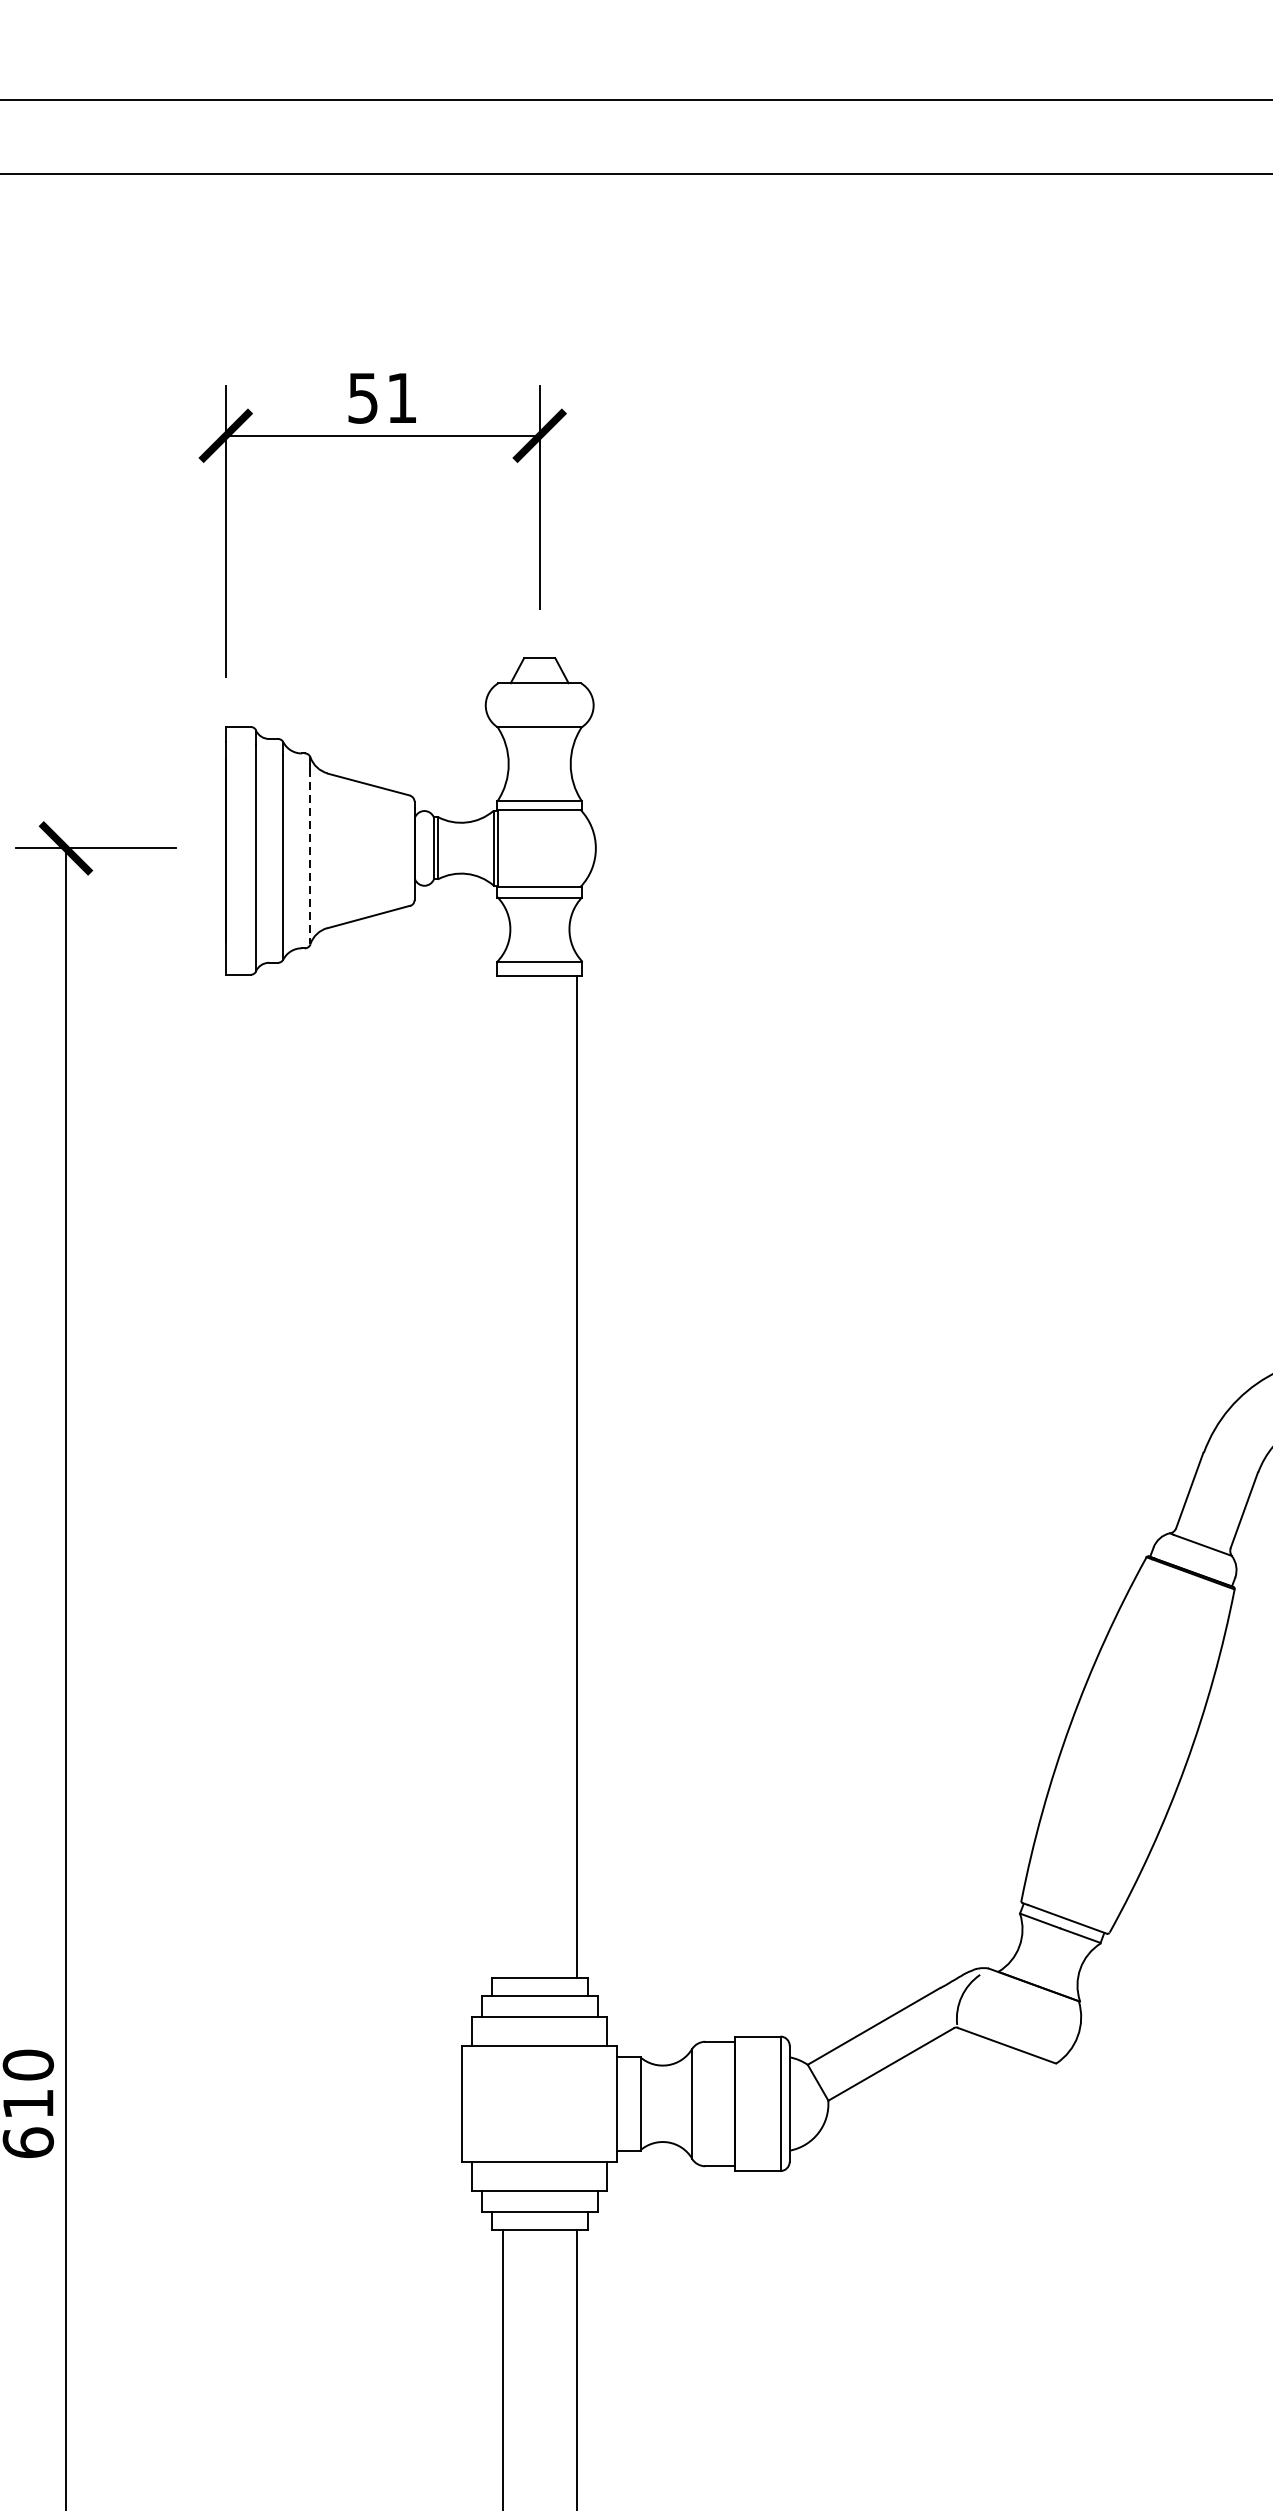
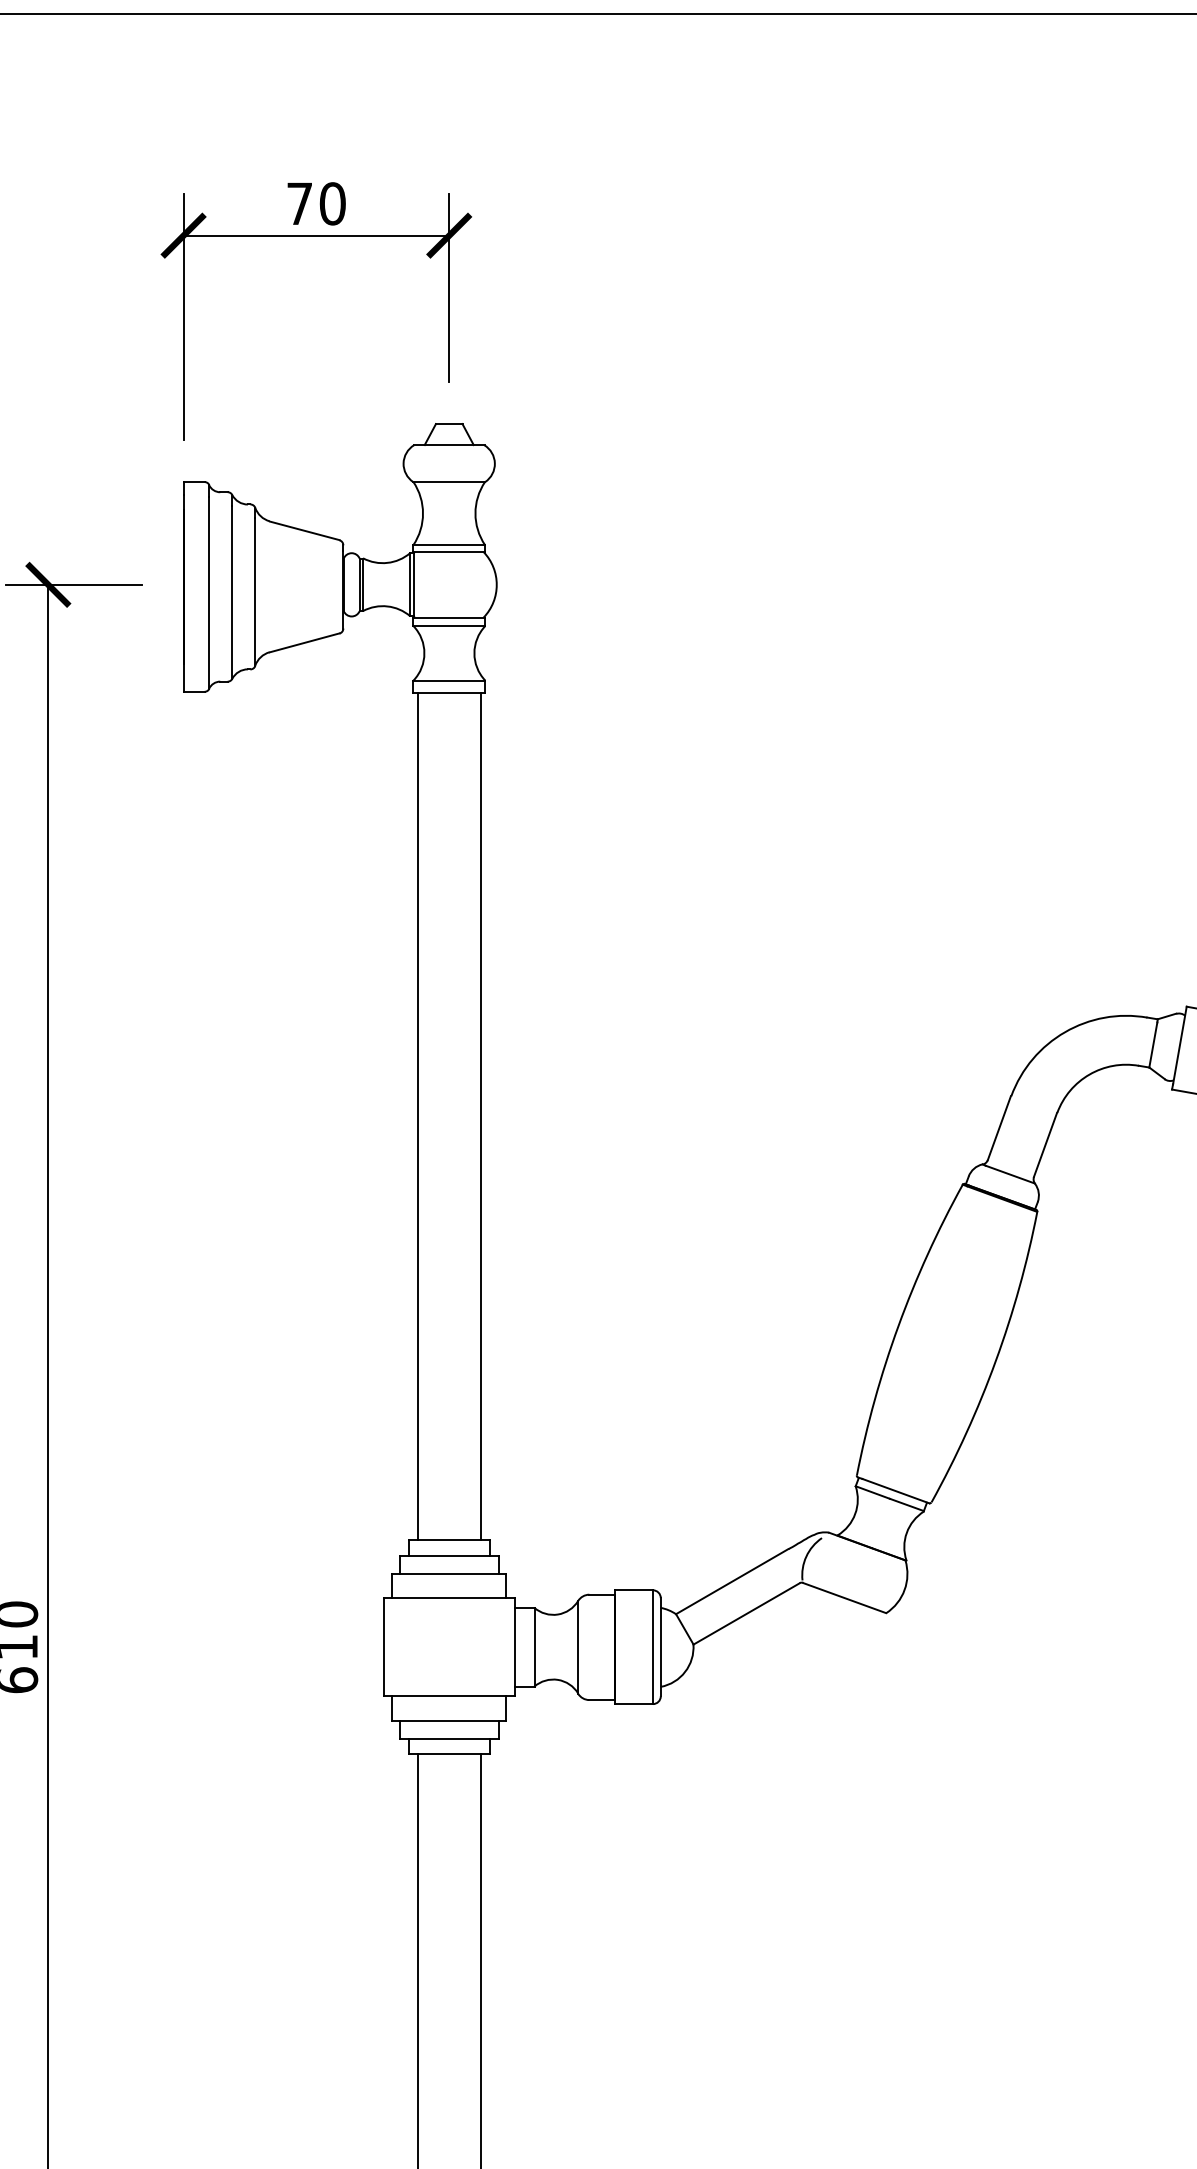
text: (382, 397) -> (316, 203), 51 -> 70
line: (310, 857) -> (255, 592), dashed -> solid
line: (502, 1476) -> (417, 1116), added

